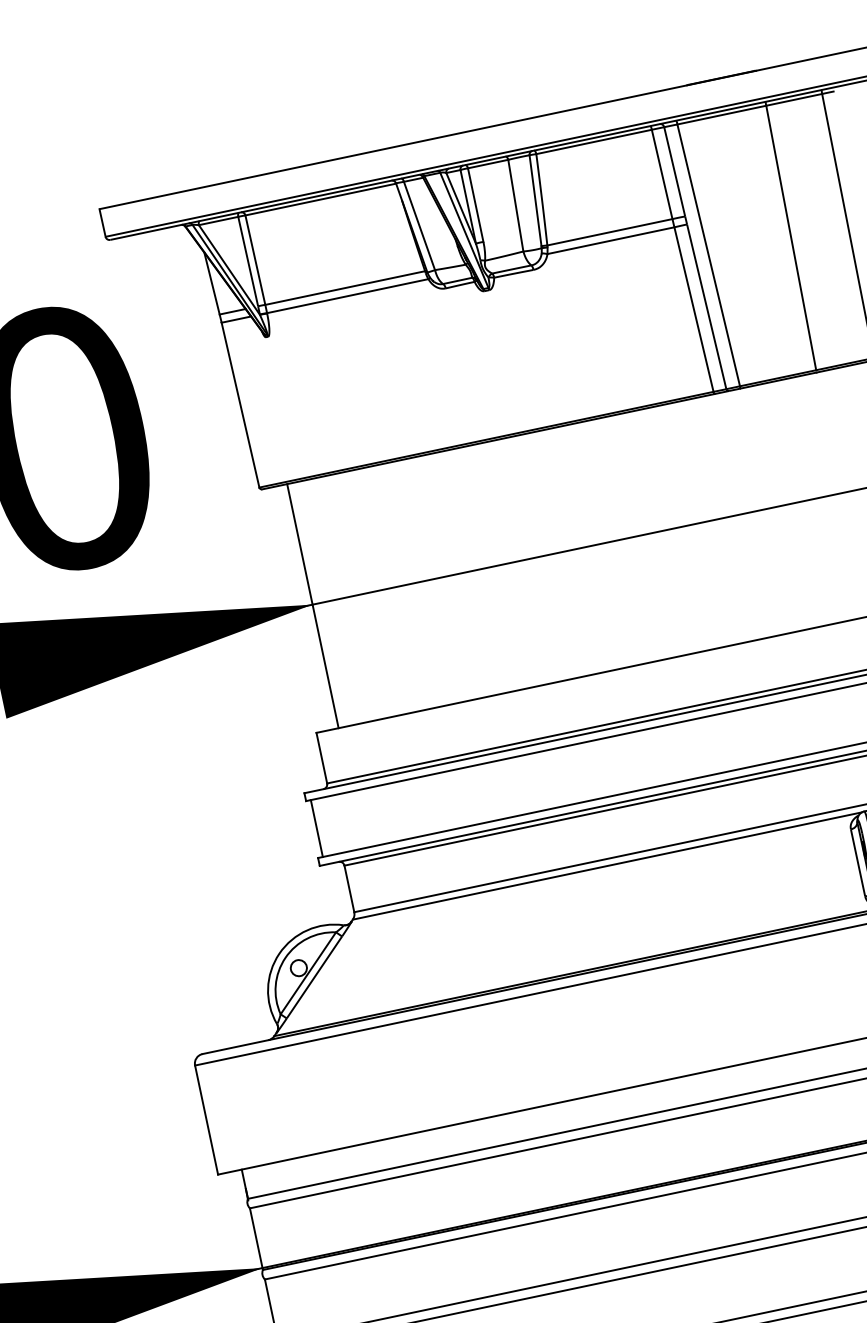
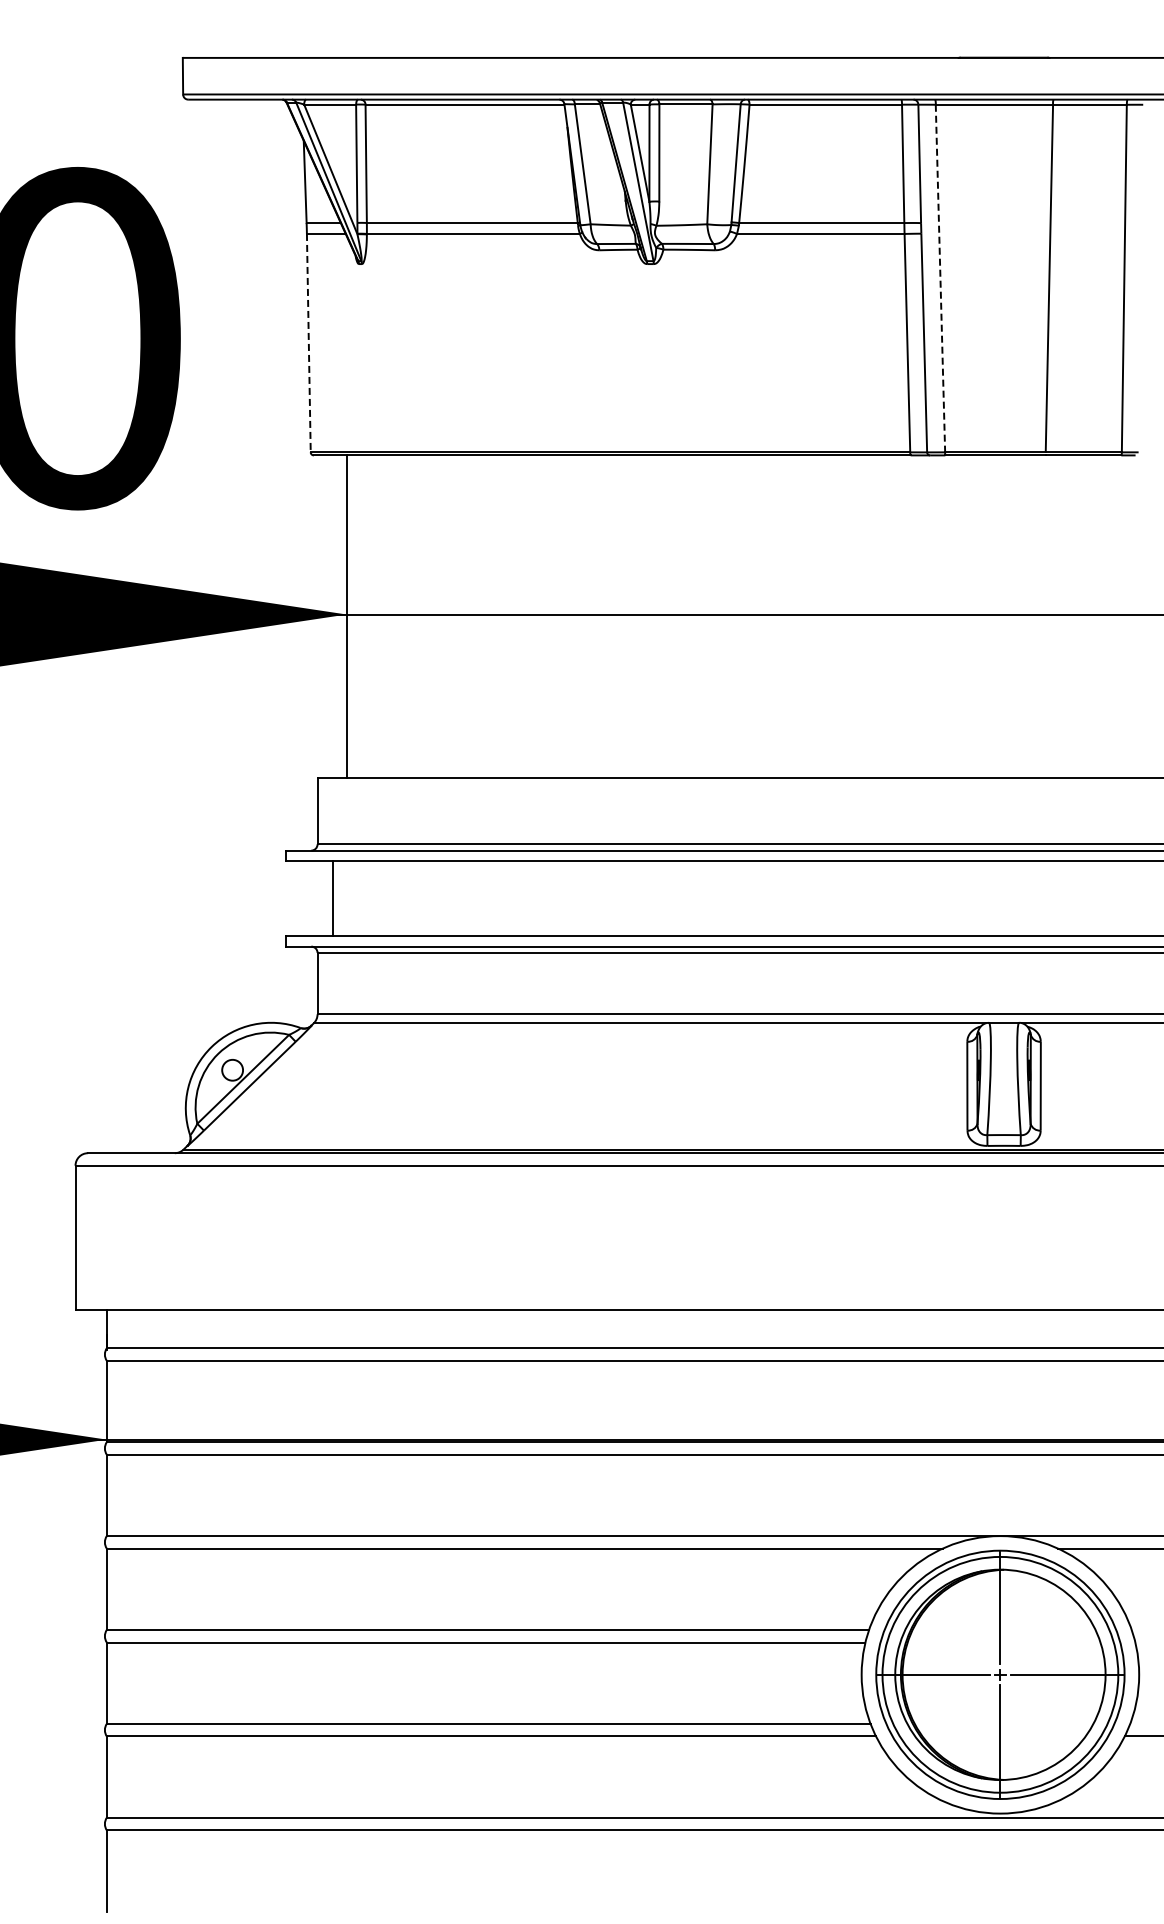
line: (708, 256) -> (940, 279), solid -> dashed
line: (240, 405) -> (308, 343), solid -> dashed
line: (316, 828) -> (332, 898), moved

